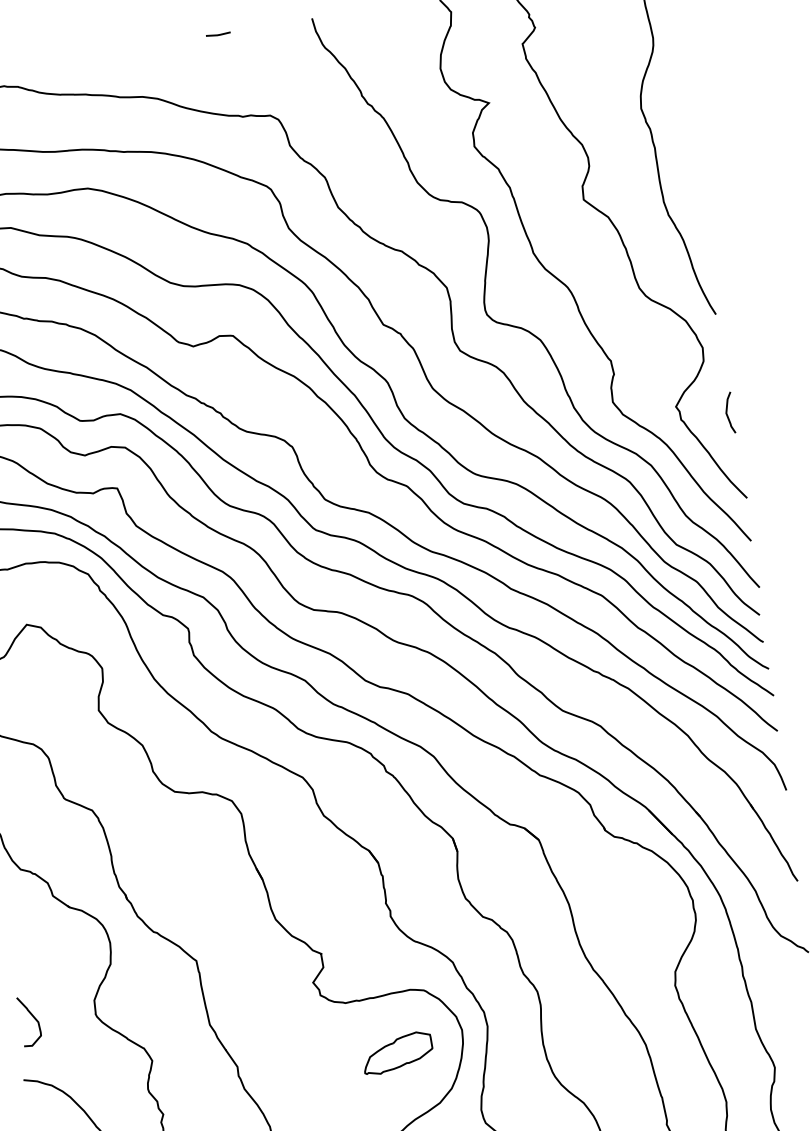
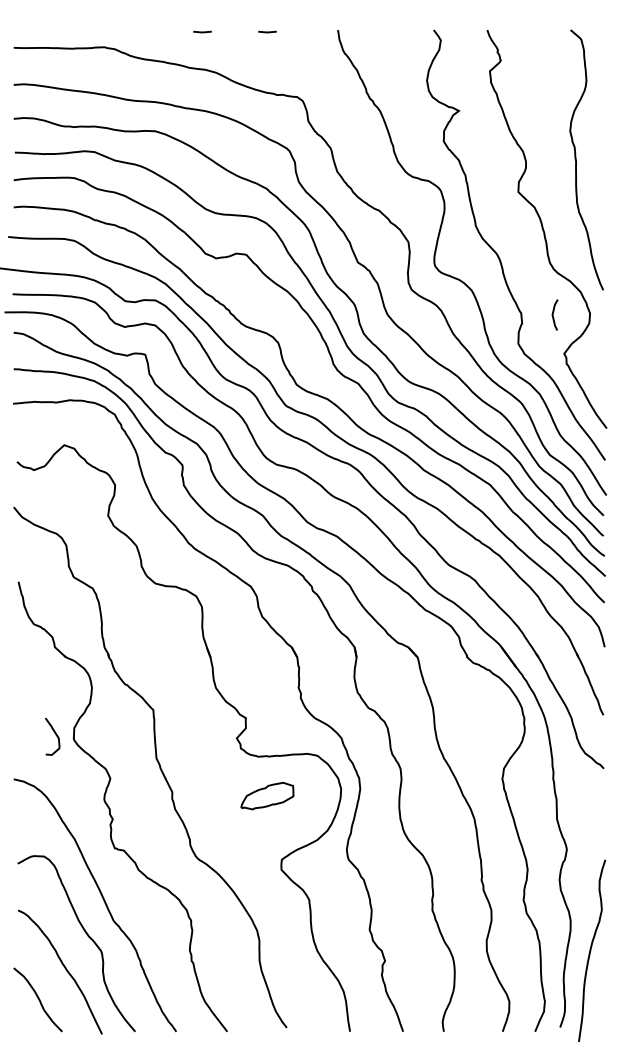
line: (131, 46) -> (202, 31), added
curve: (727, 412) -> (553, 314), moved
curve: (33, 1019) -> (55, 735), moved
part: (397, 1052) -> (267, 795), moved

